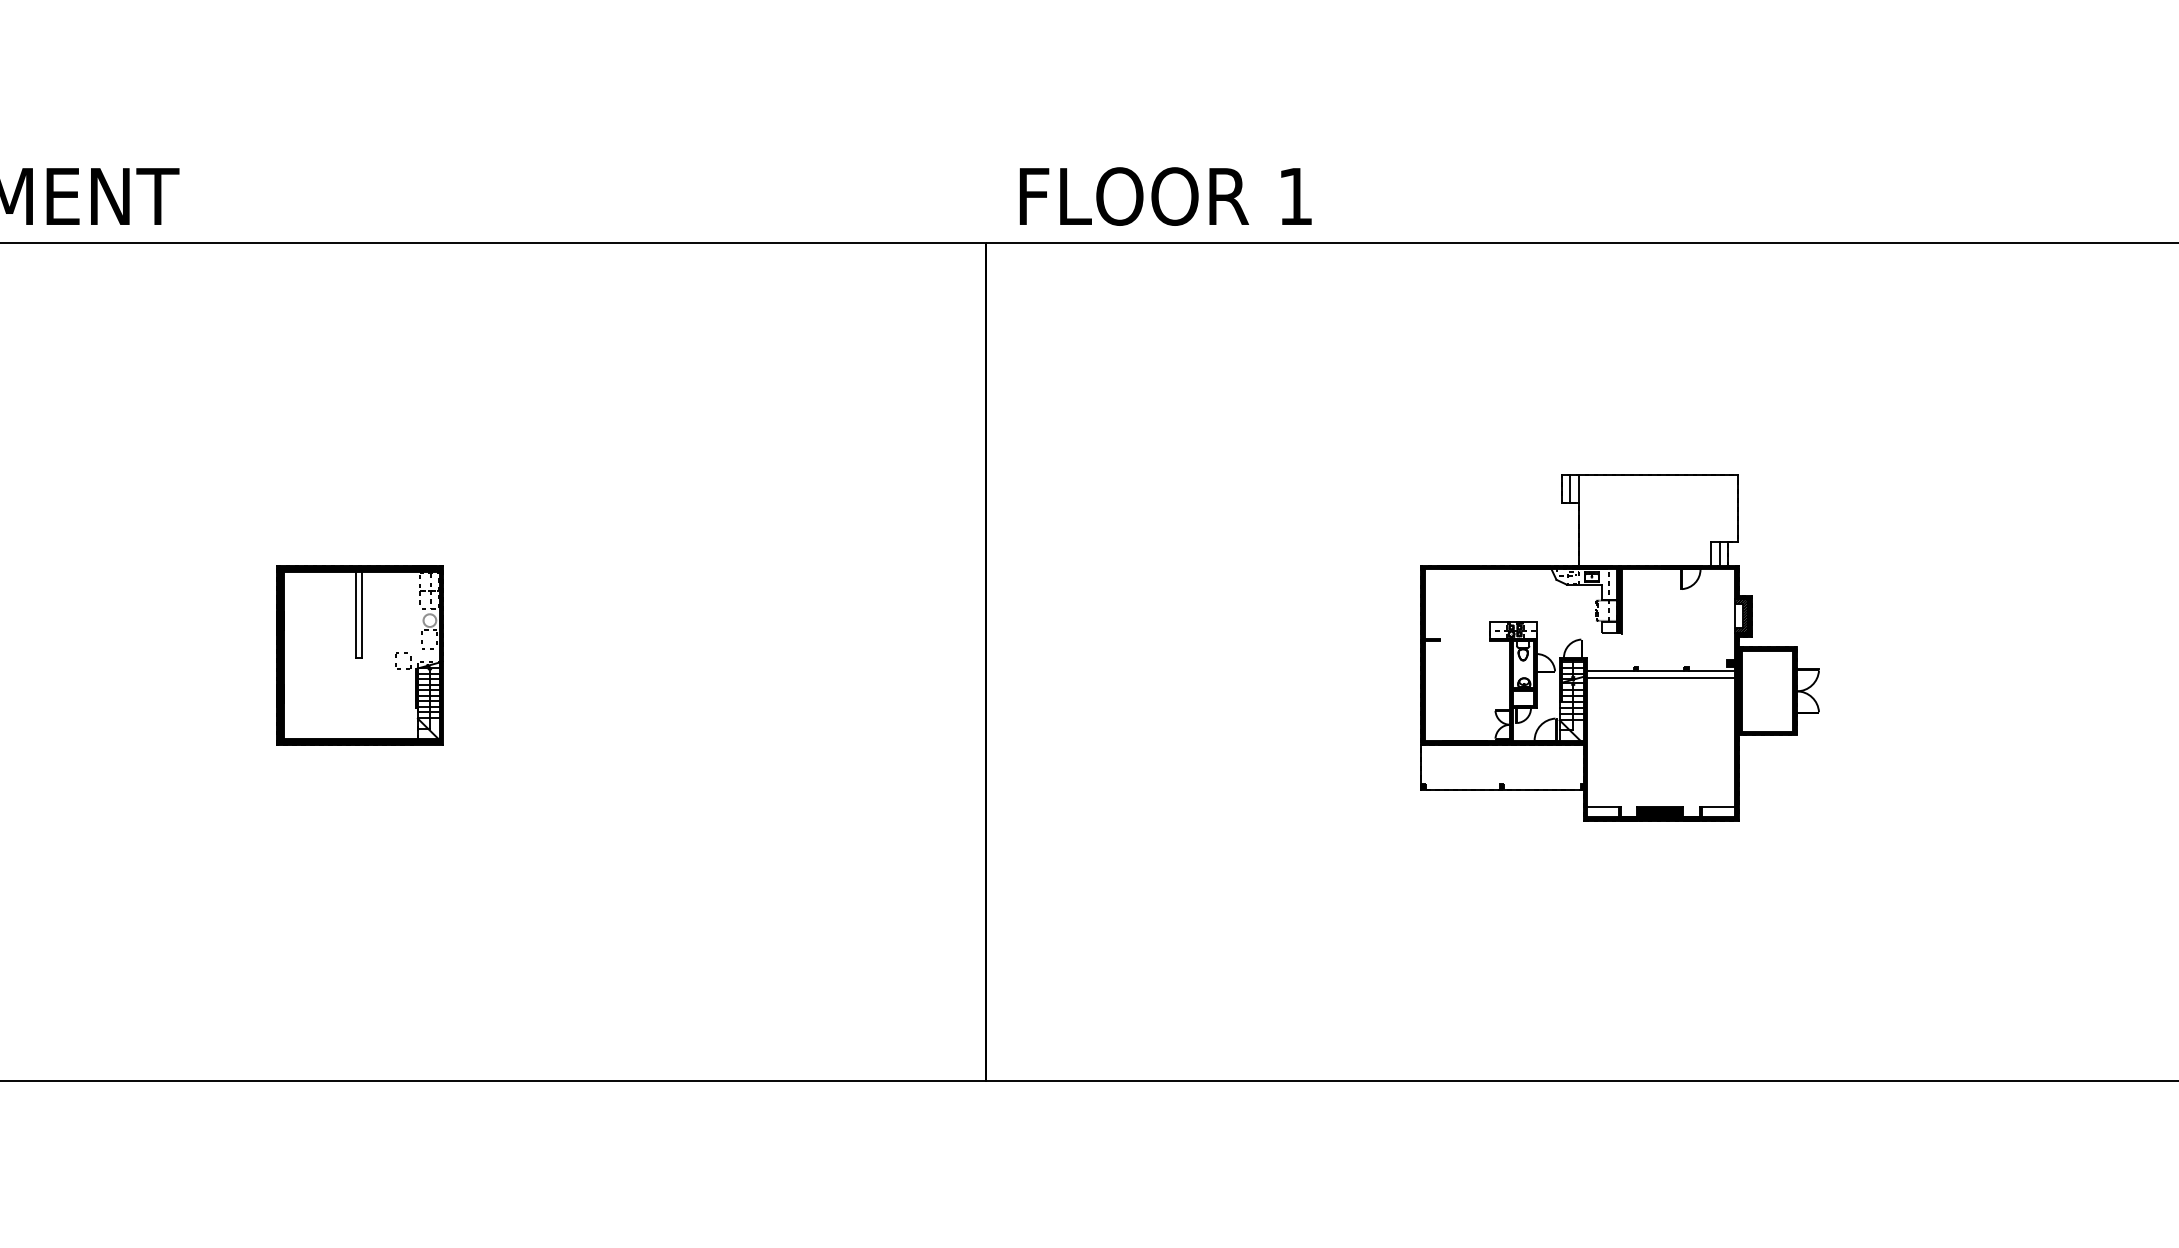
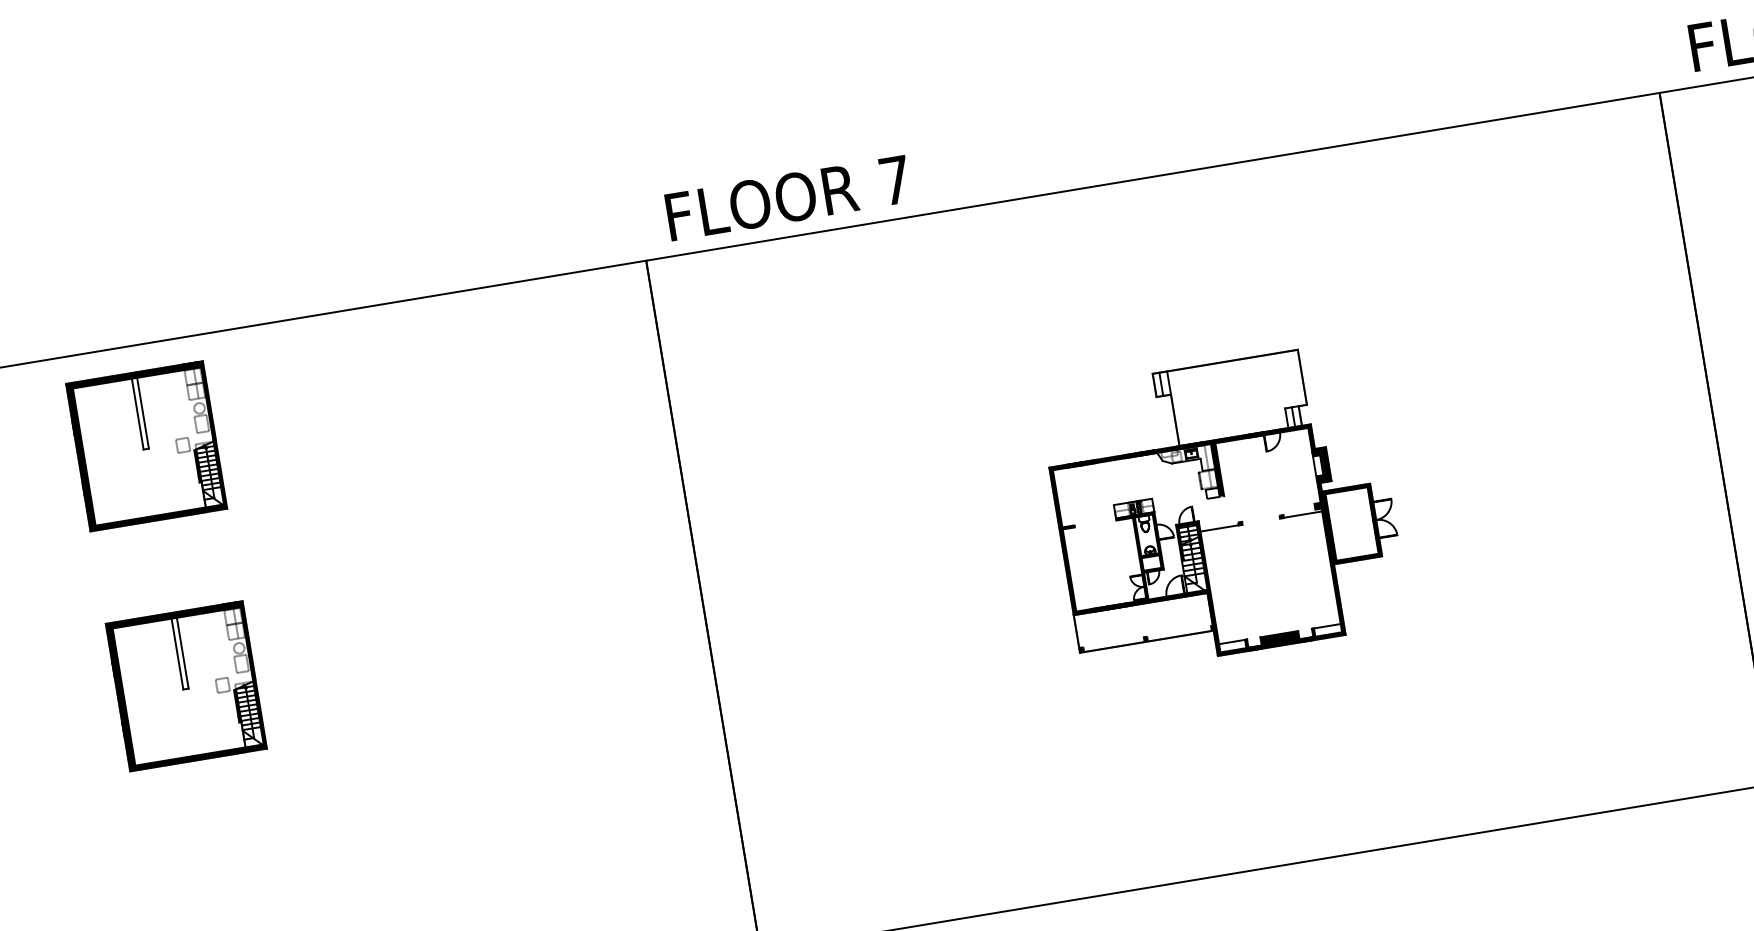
text: (1295, 196) -> (895, 180), 1 -> 7
part: (359, 364) -> (146, 446), added
line: (1660, 670) -> (1260, 521), removed
line: (1660, 677) -> (1261, 527), removed

